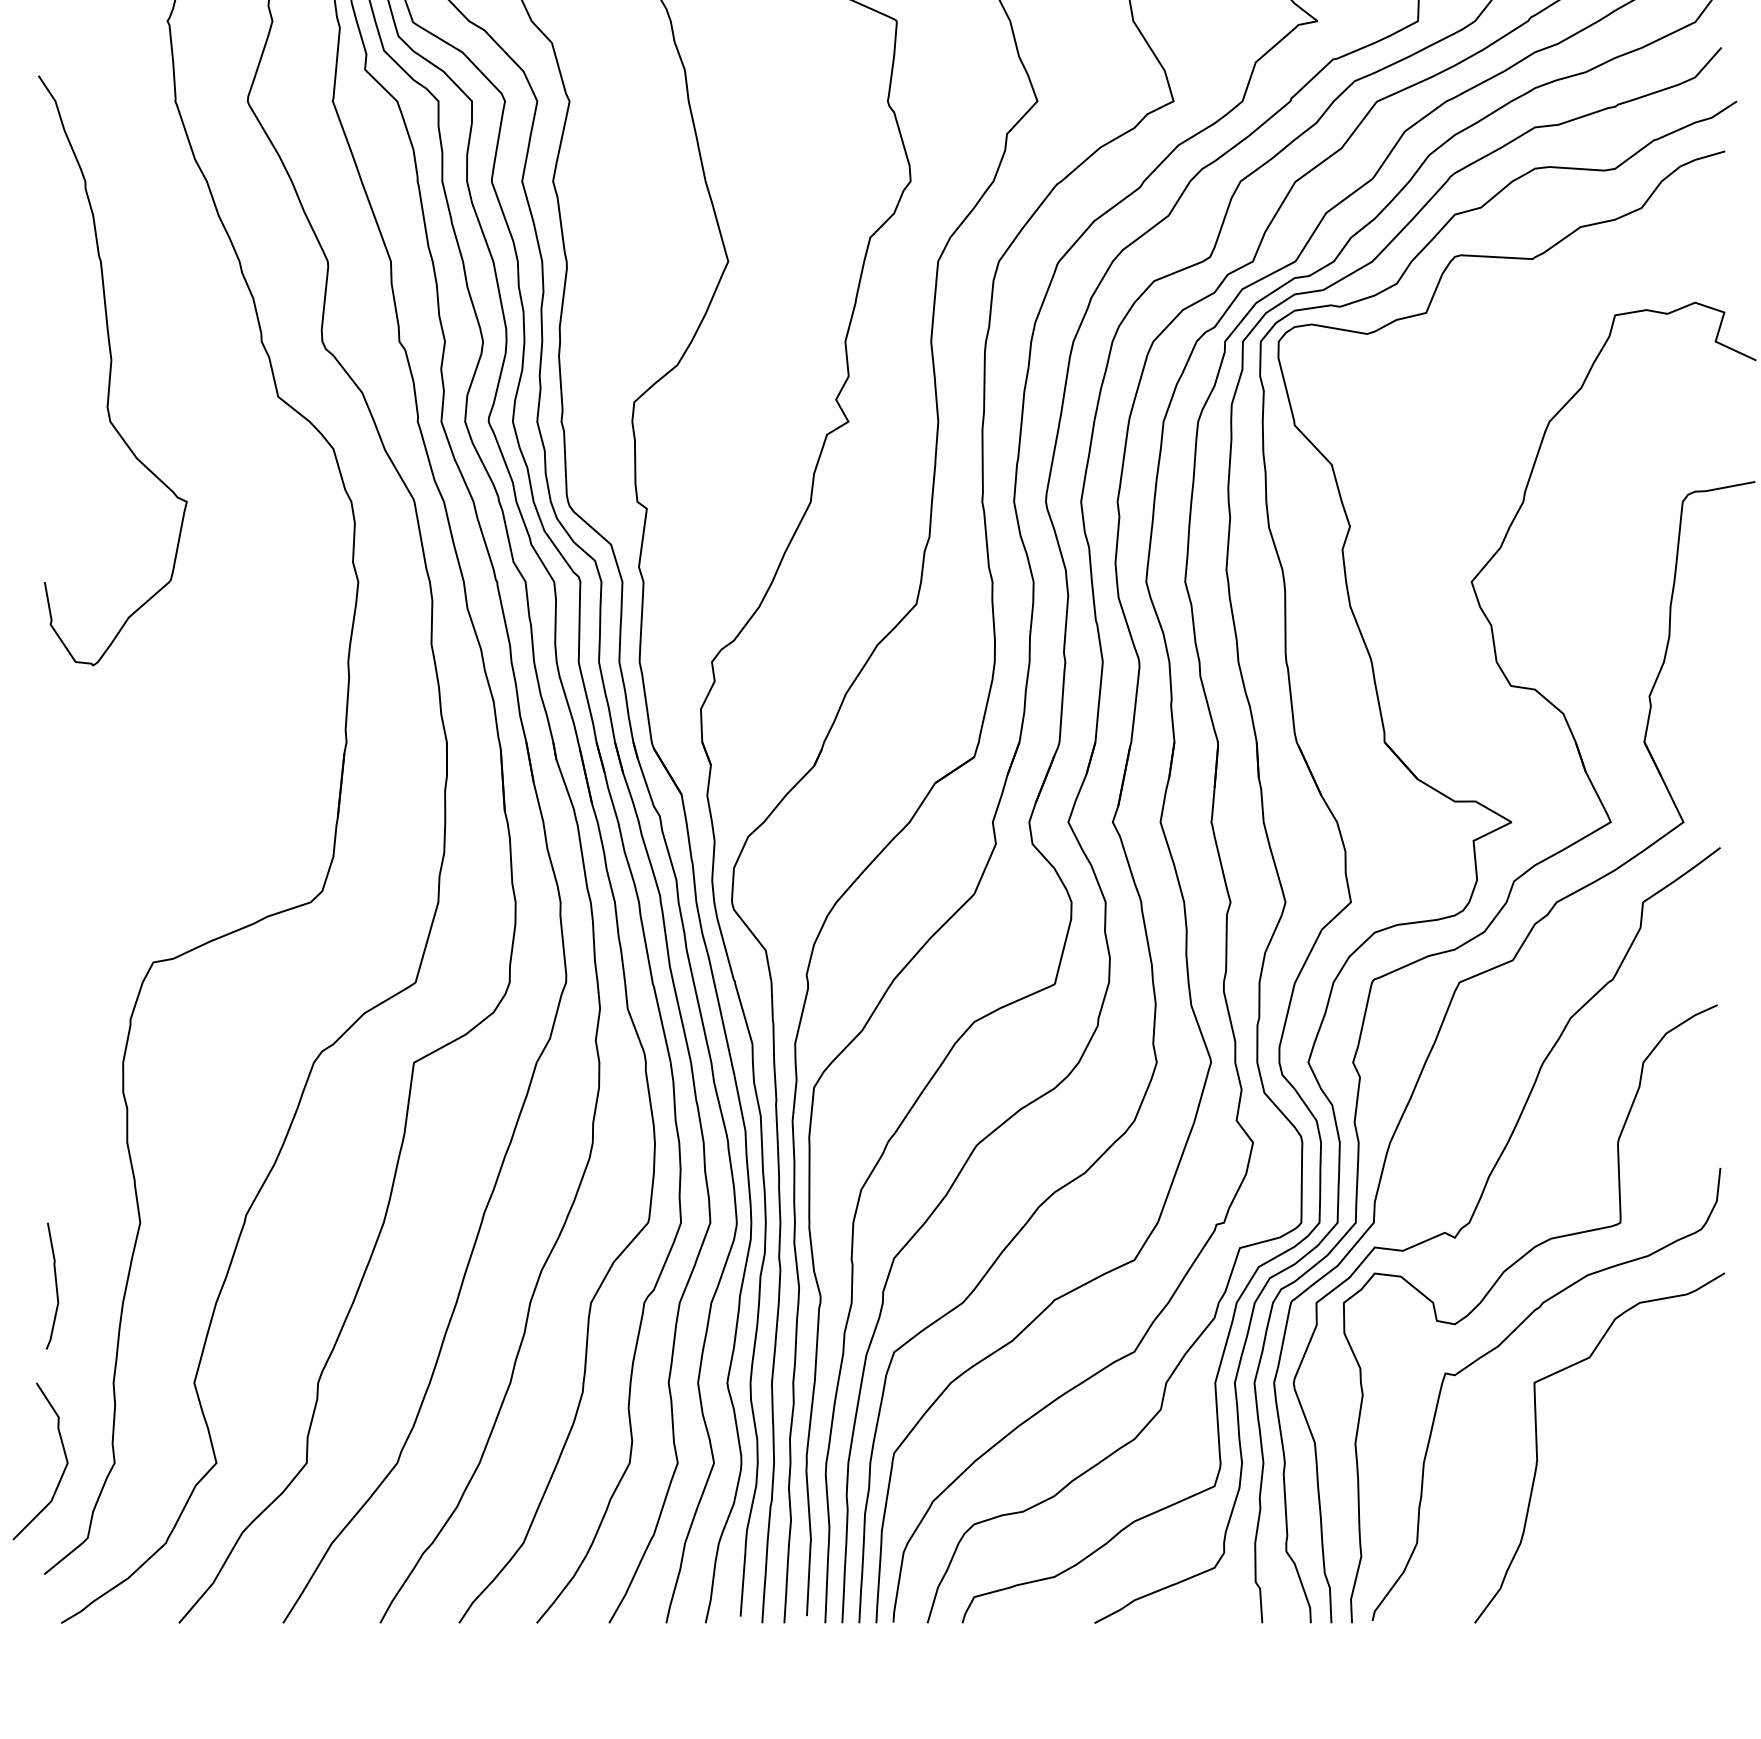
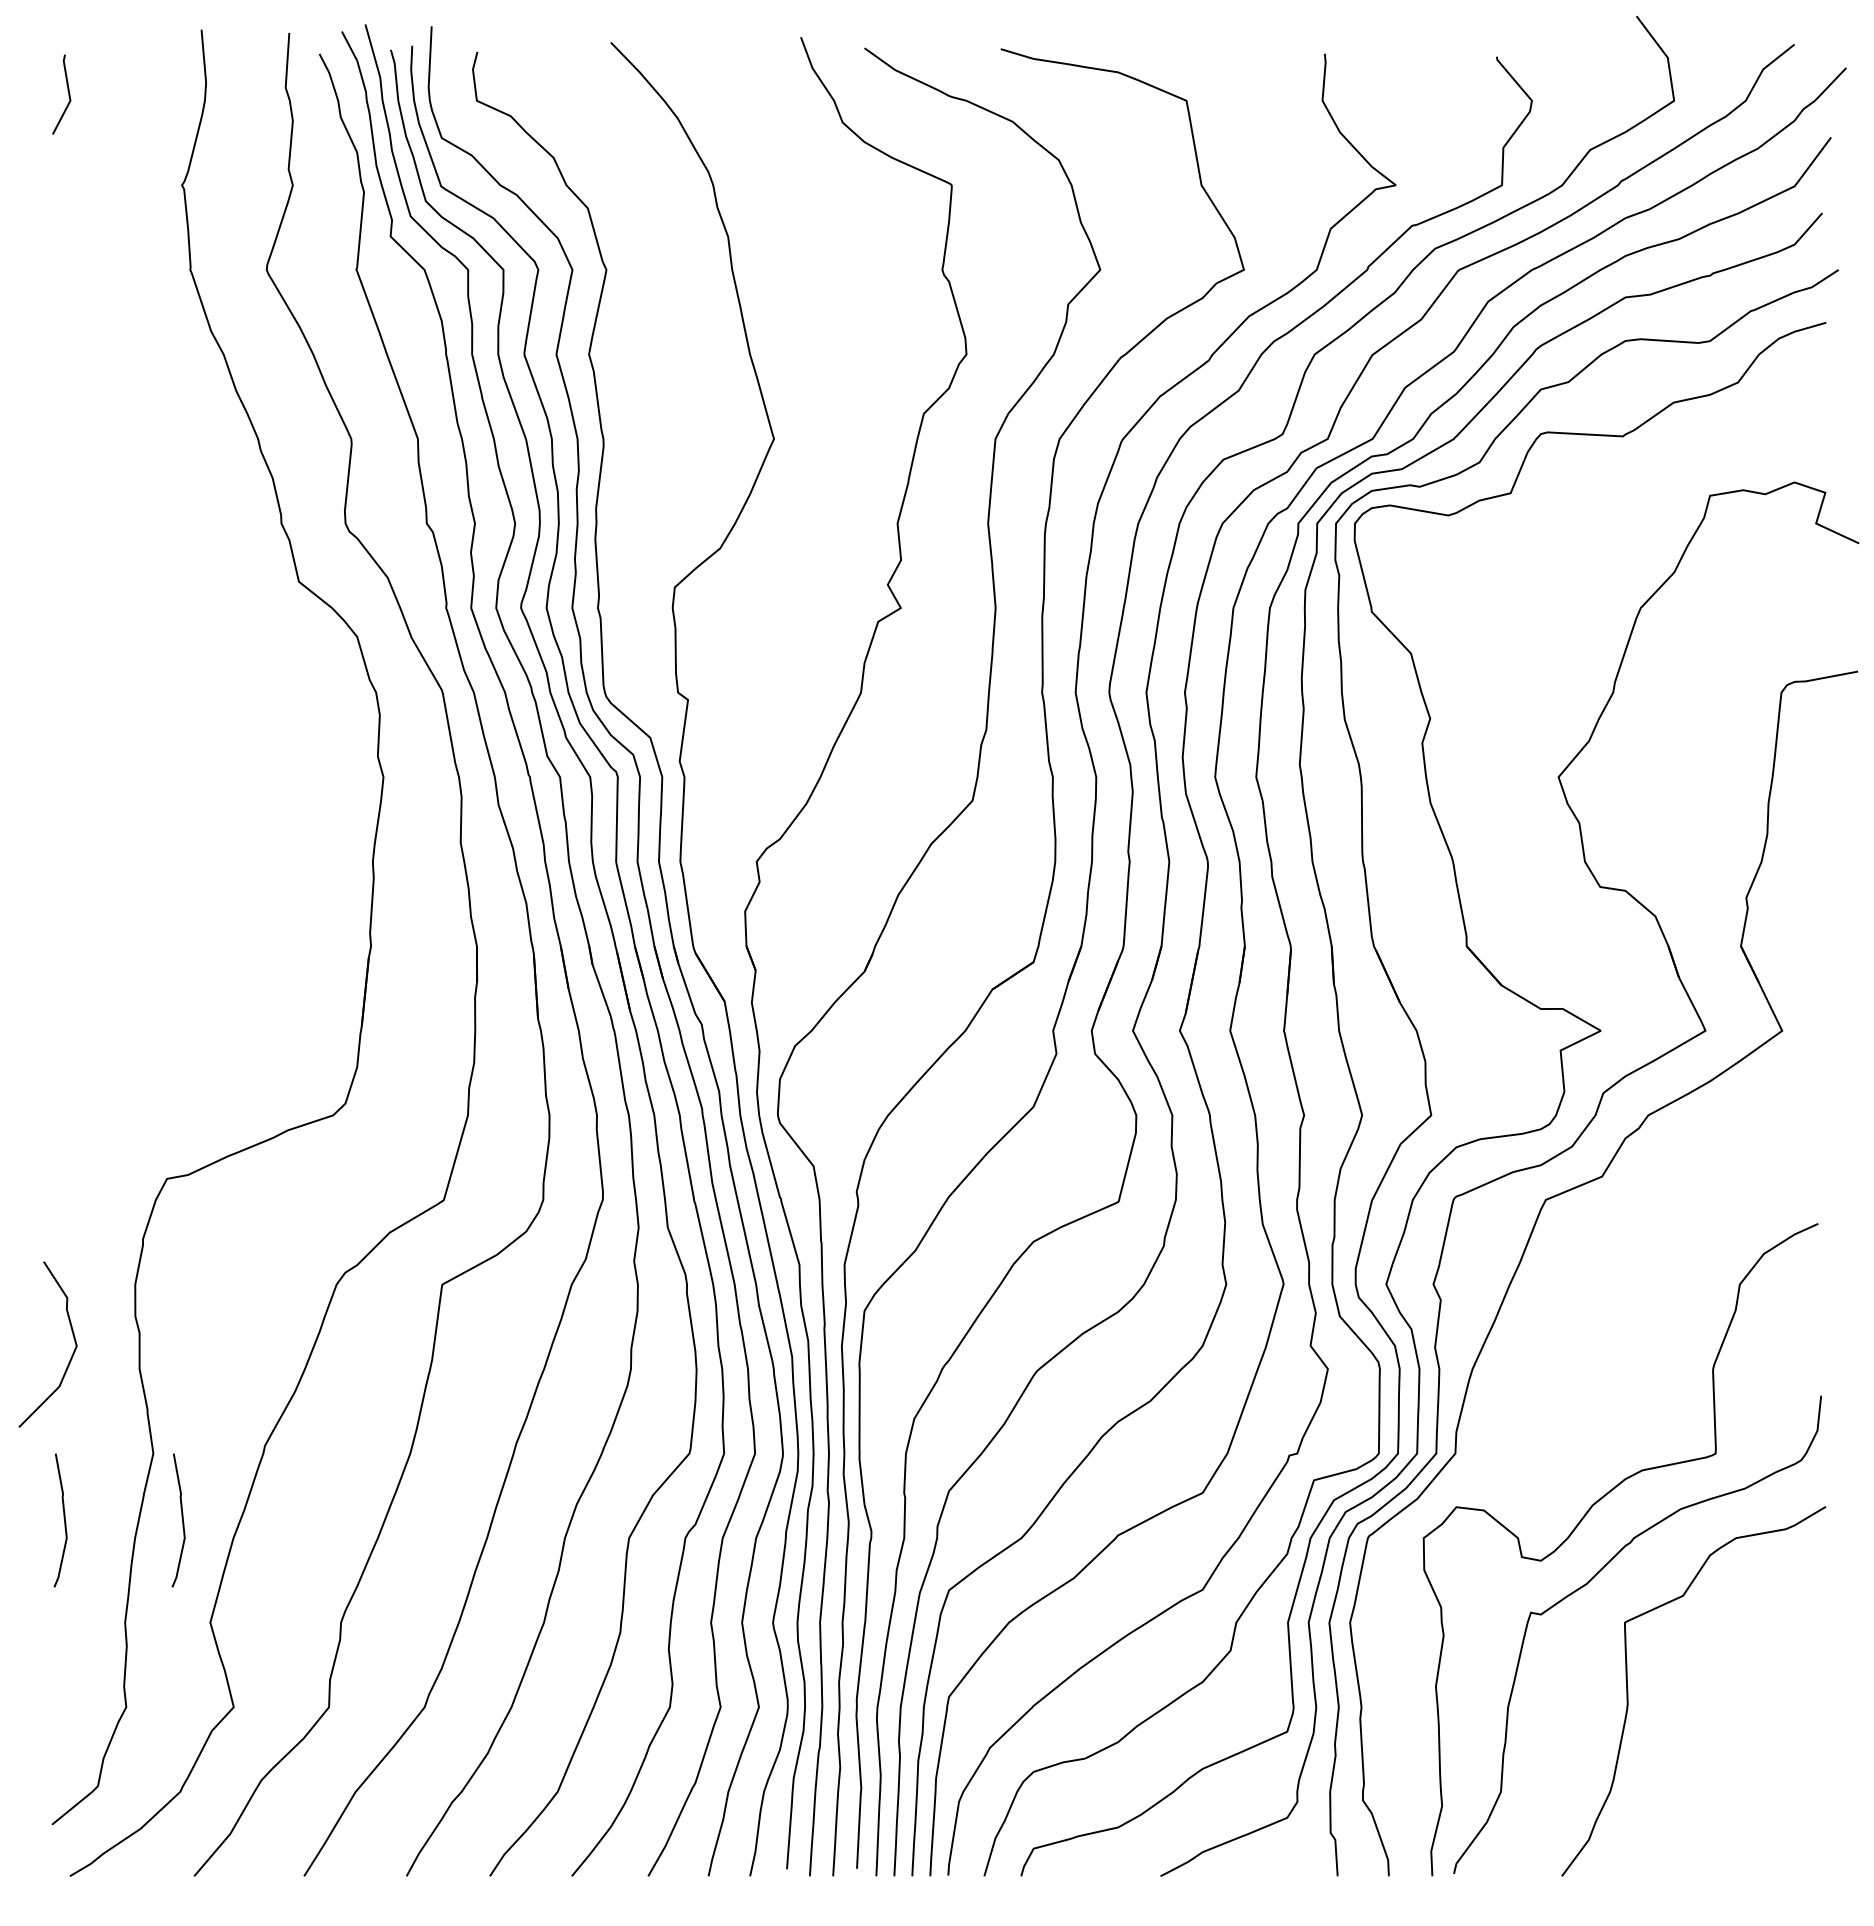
curve: (111, 370) -> (122, 554), removed
curve: (1472, 1218) -> (1559, 1449), removed
curve: (166, 1284) -> (181, 1518), added
curve: (62, 1471) -> (71, 1355), moved

